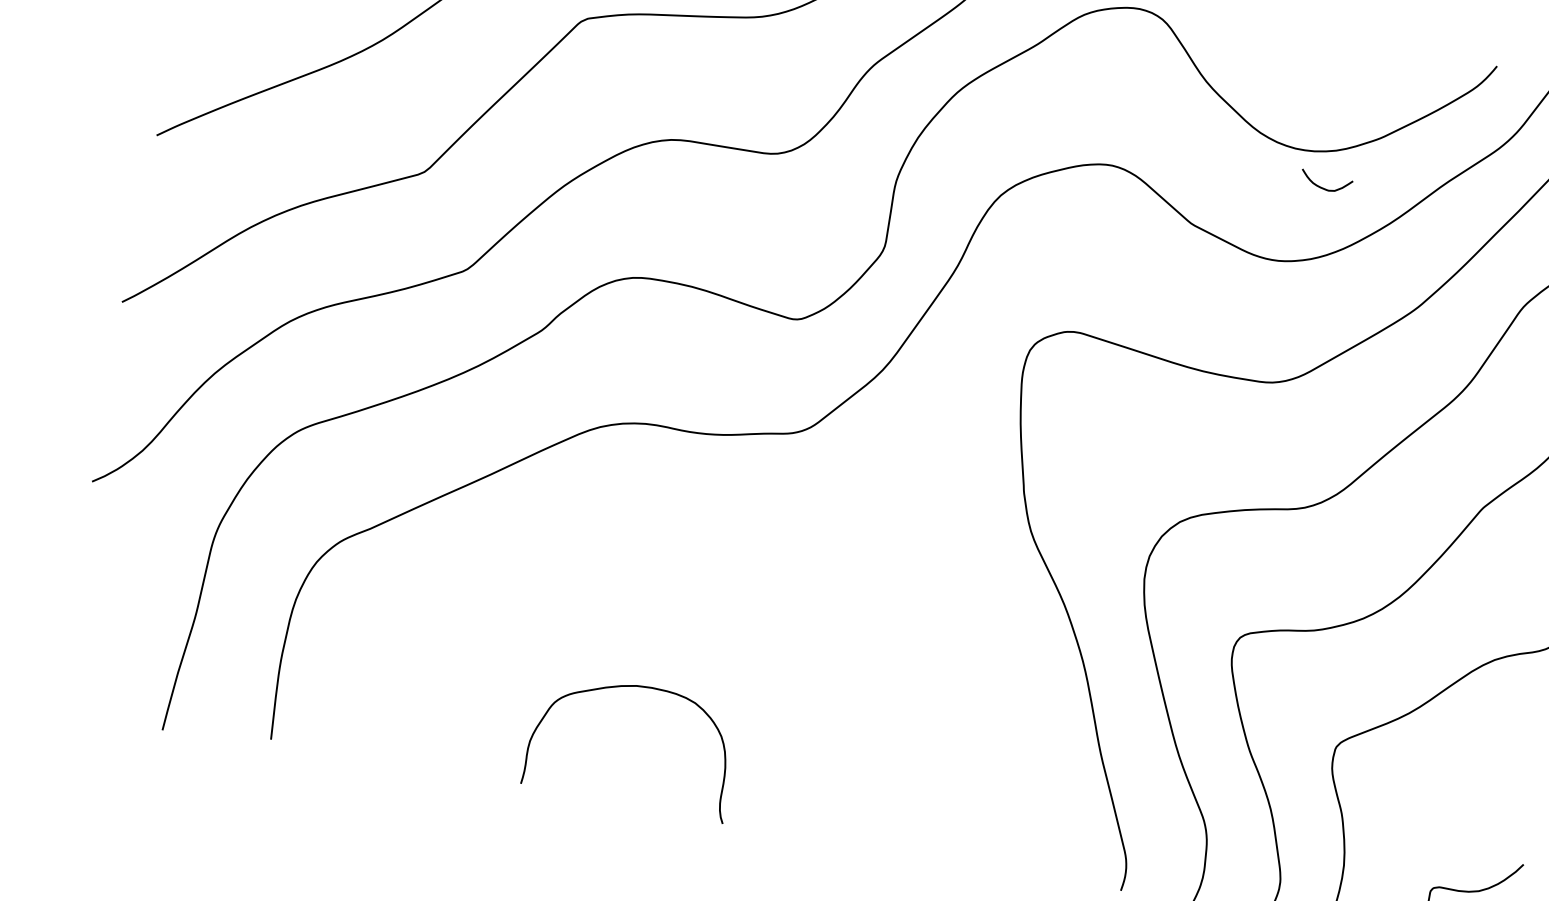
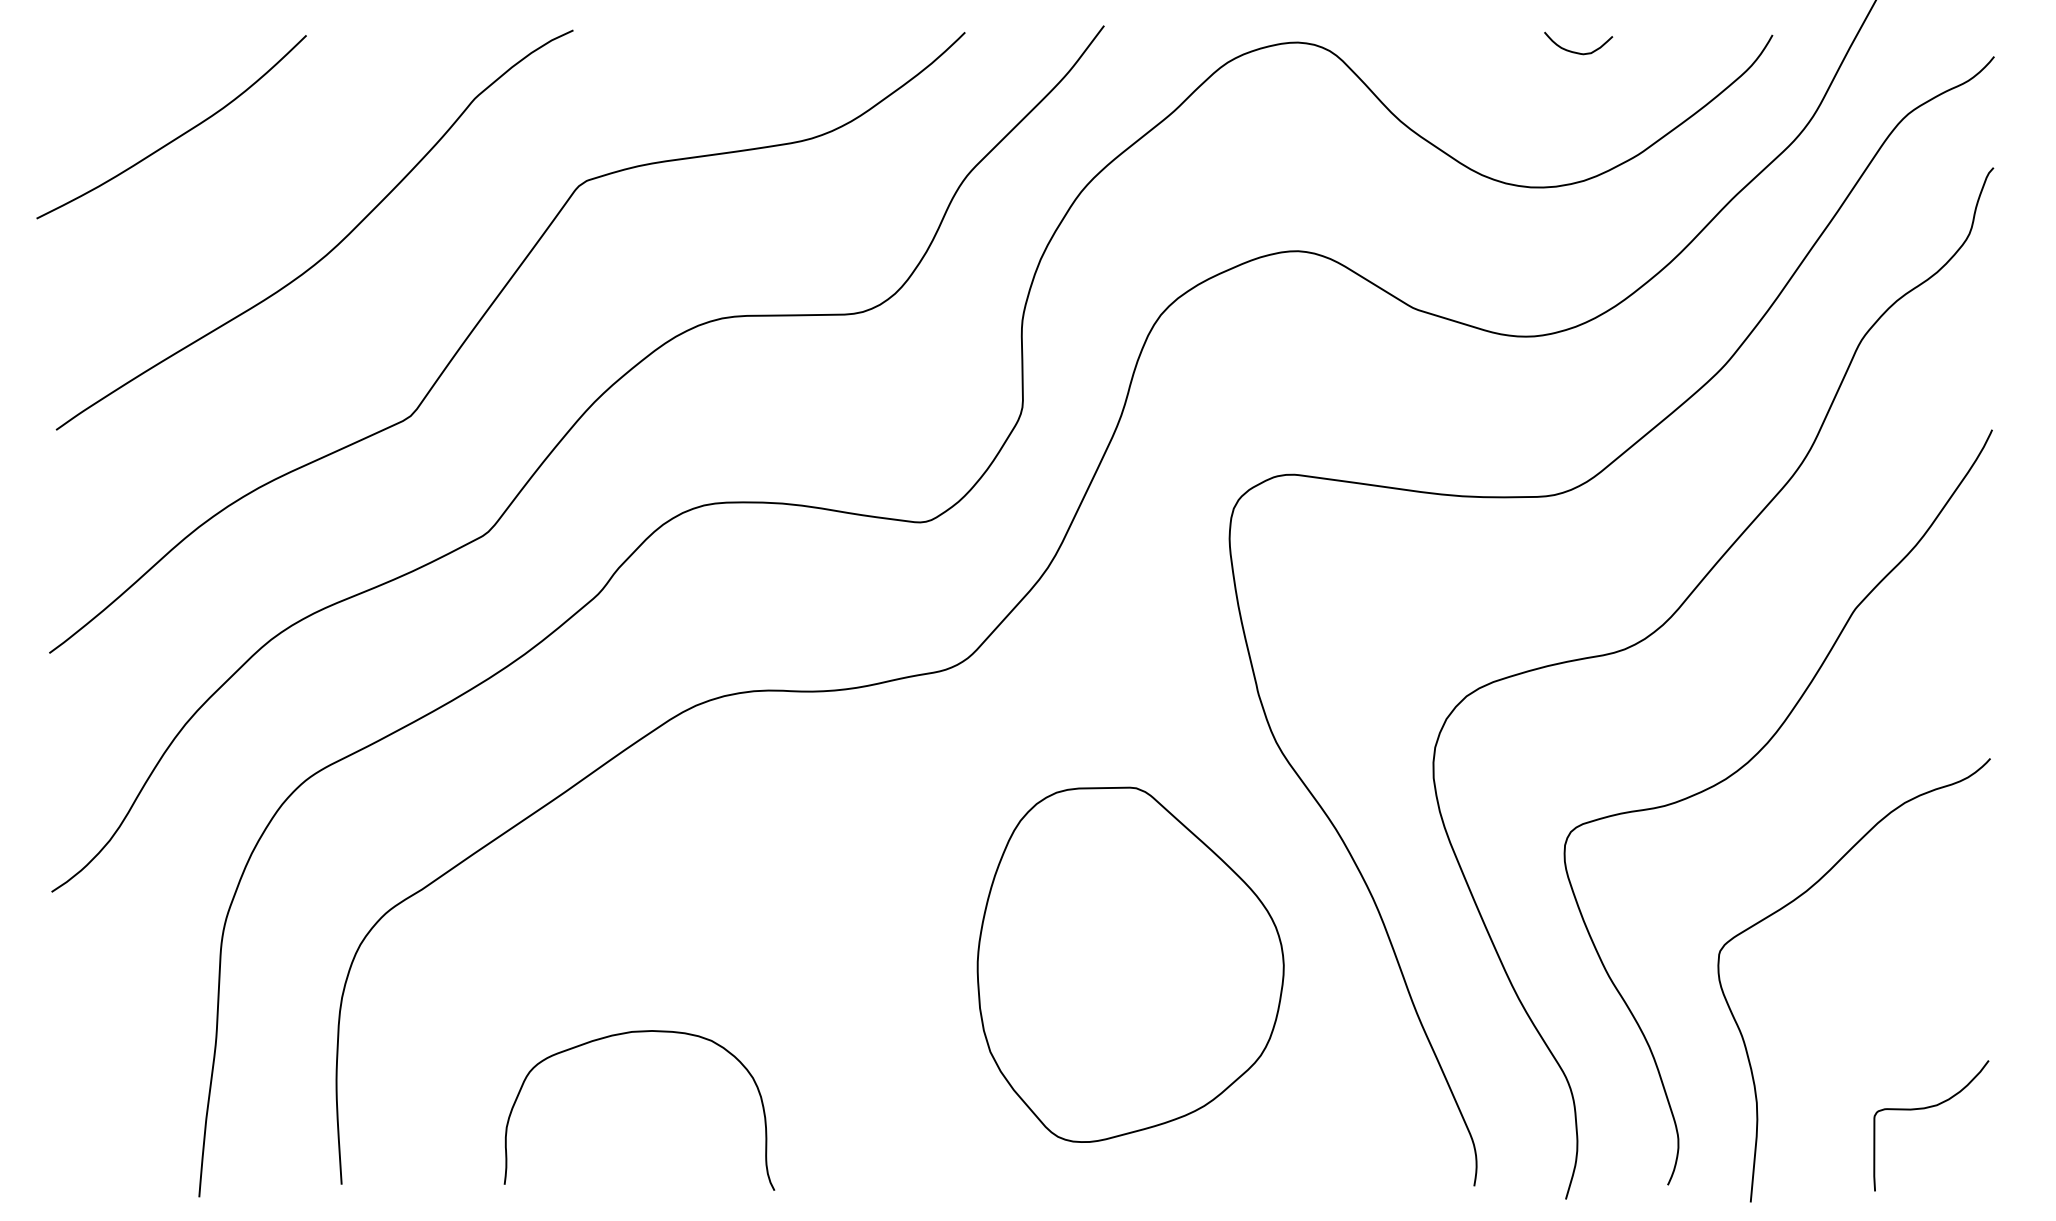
curve: (1323, 187) -> (1575, 51), moved
part: (892, 678) -> (1130, 964), added
curve: (630, 686) -> (624, 1034), moved

